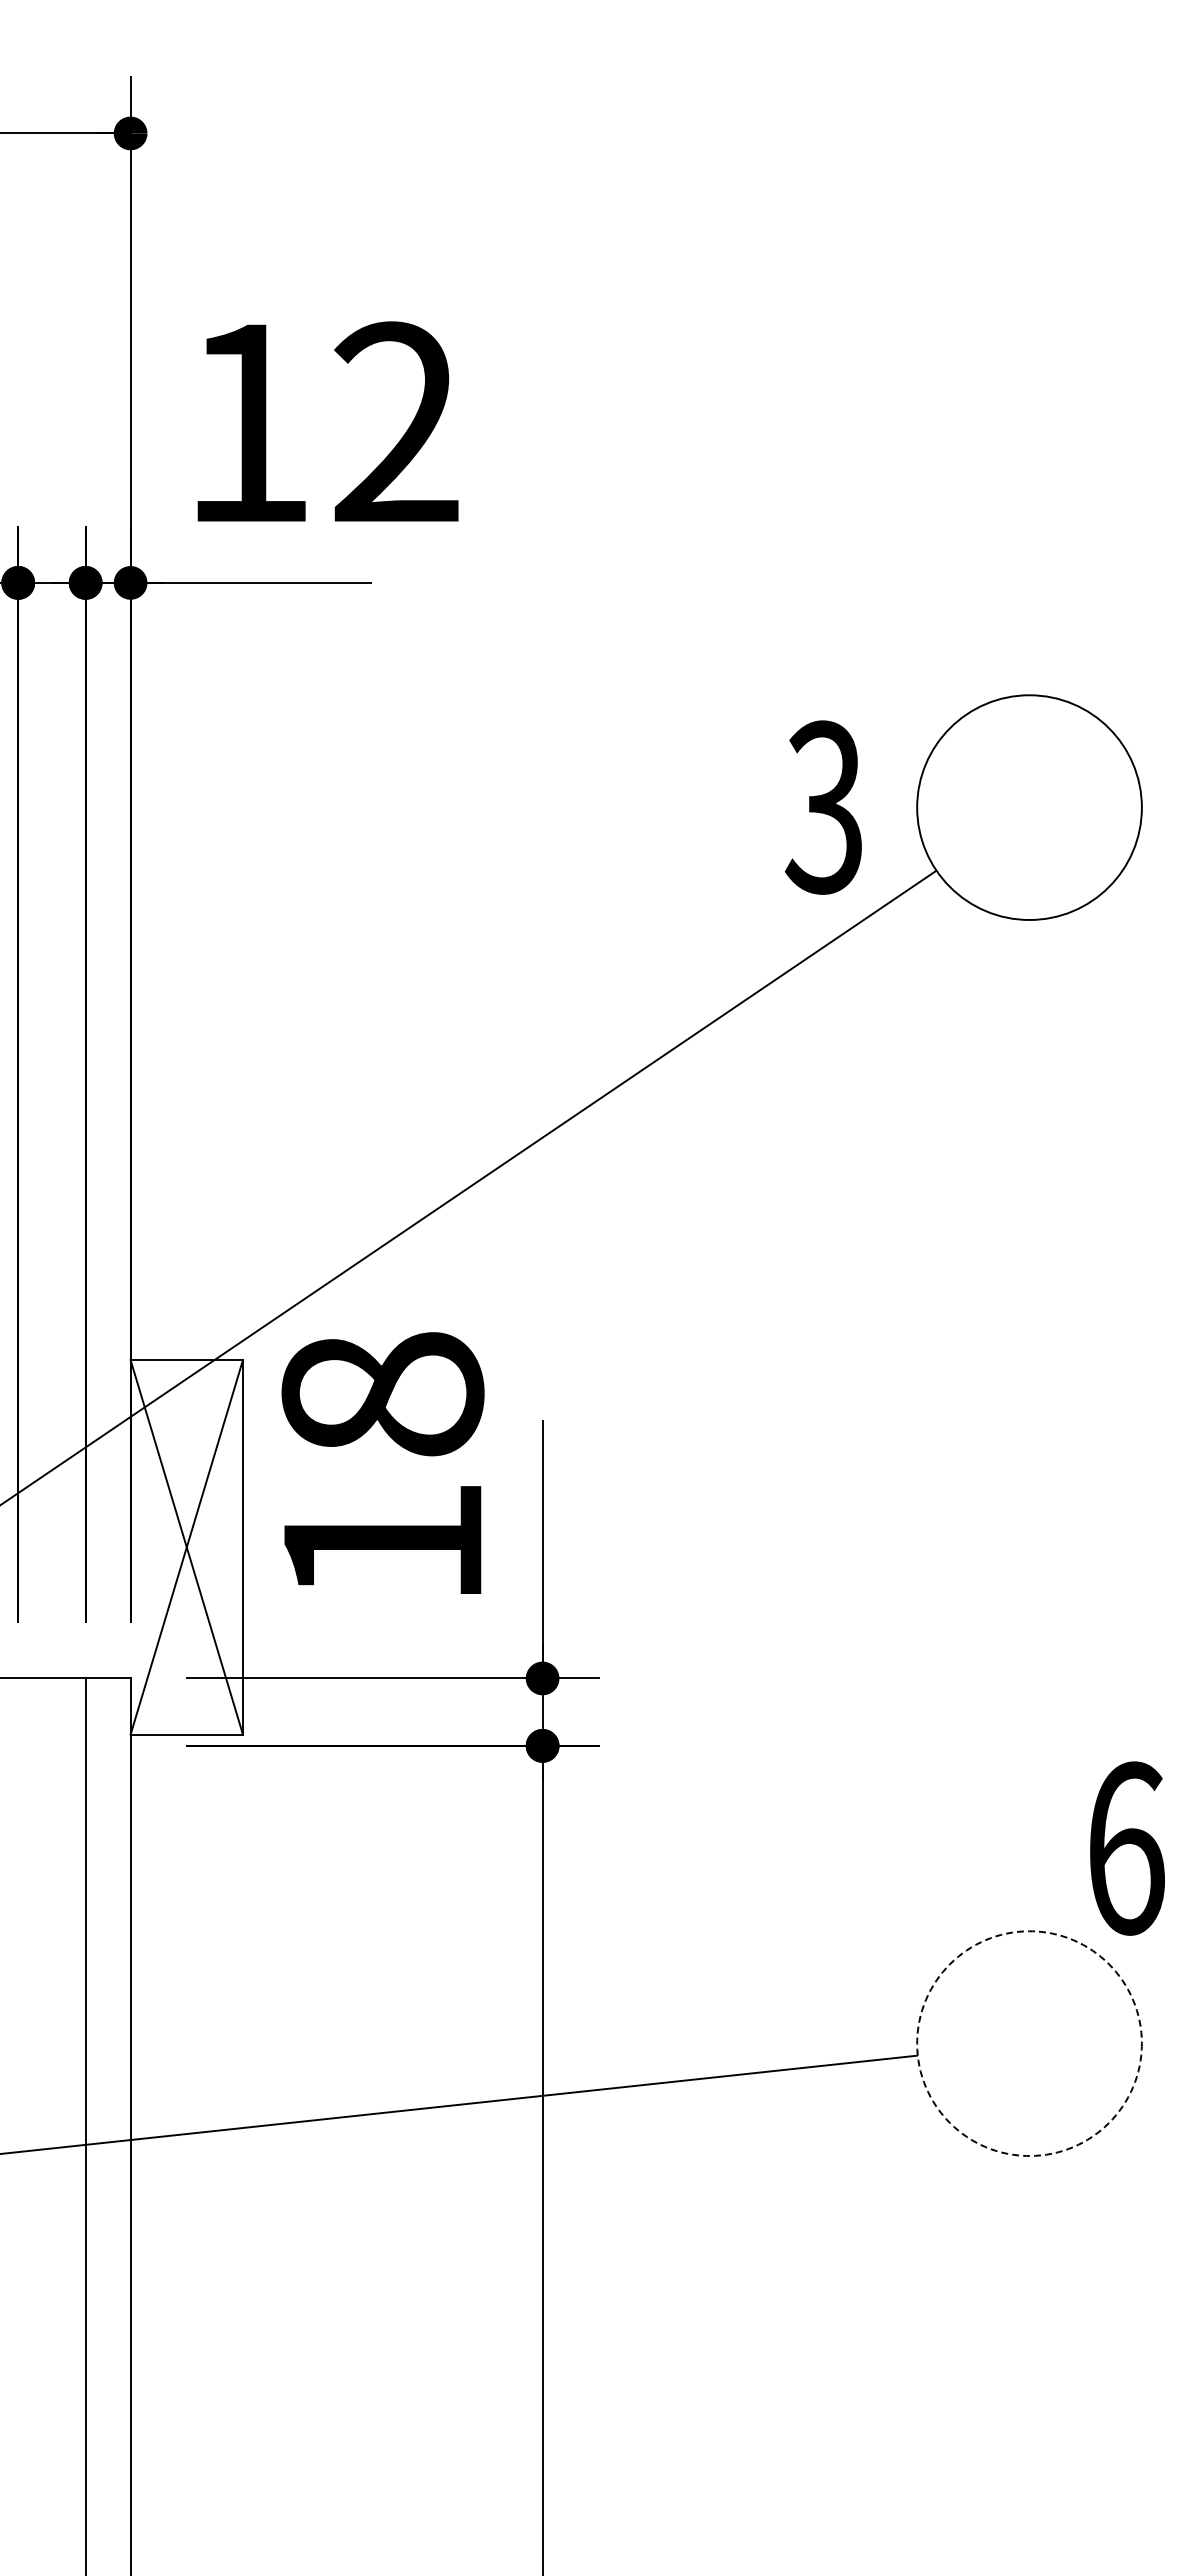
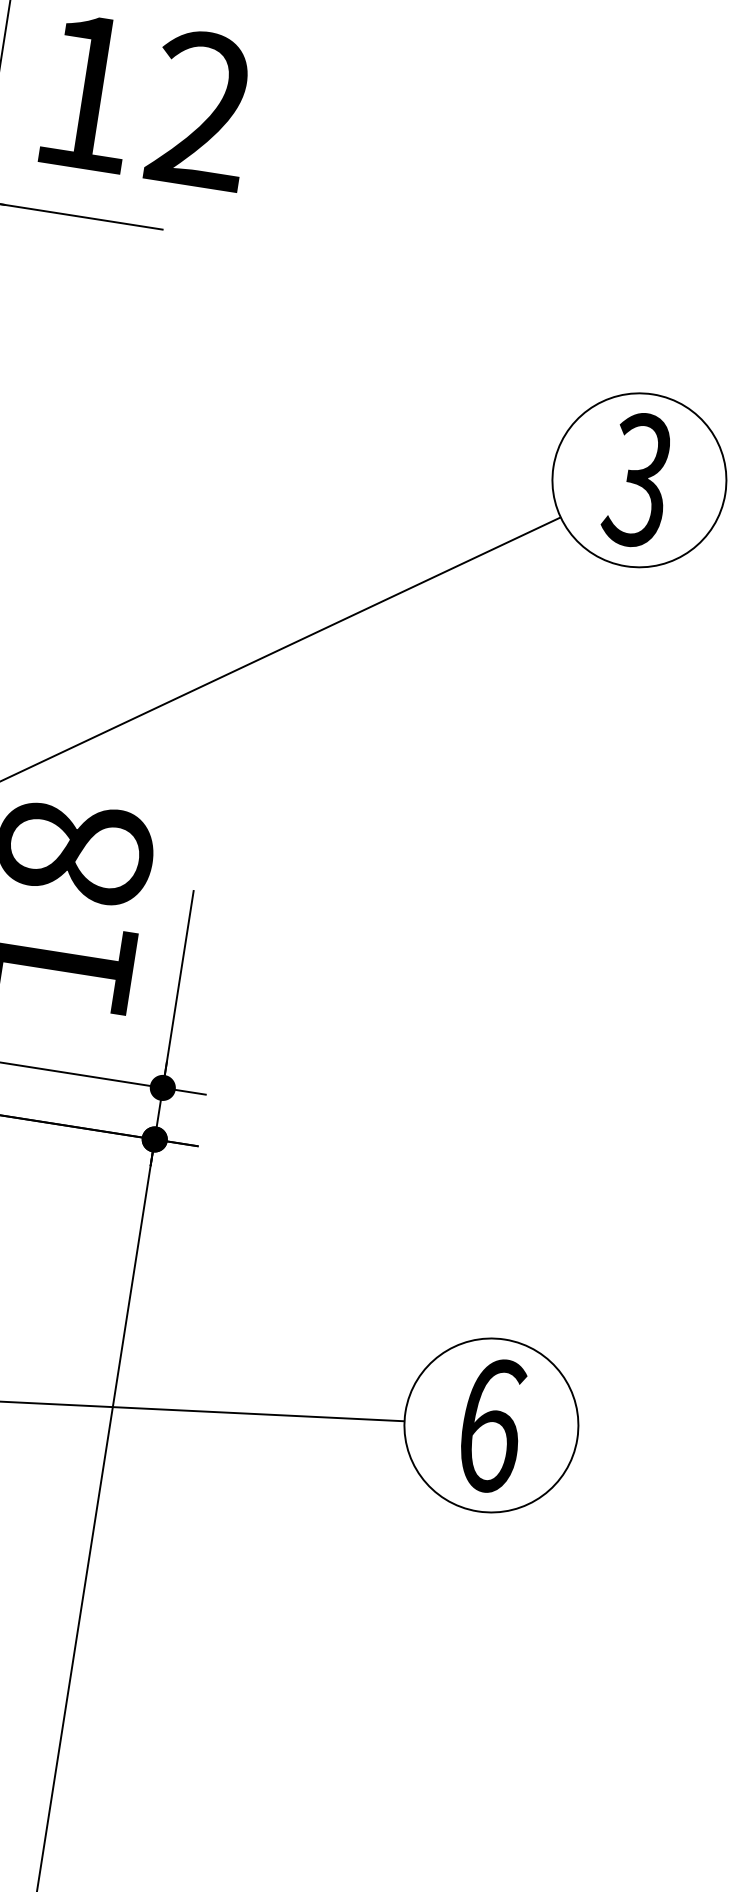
text: (822, 807) -> (637, 479), moved
text: (1127, 1848) -> (492, 1425), moved
circle: (1029, 2043) -> (491, 1425), dashed -> solid

